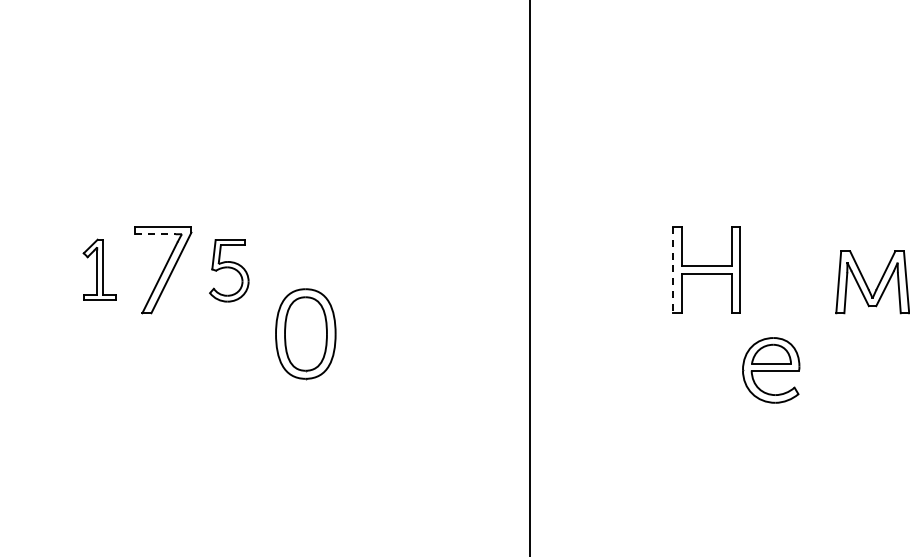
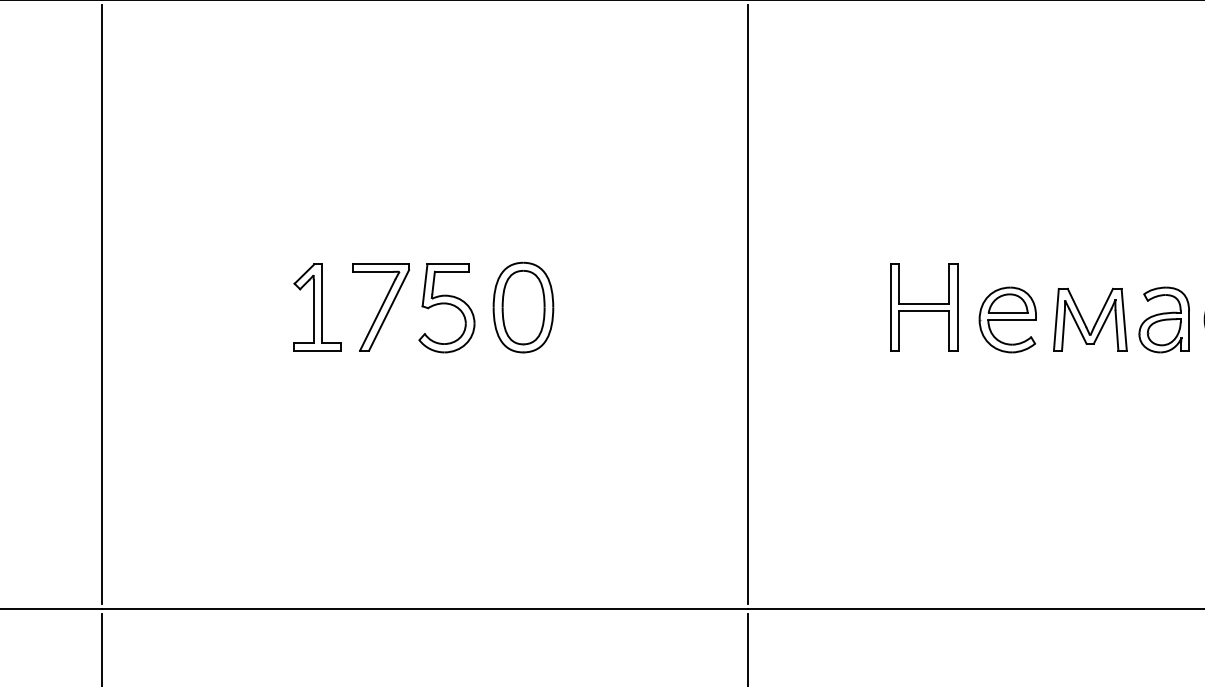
line: (155, 233) -> (373, 271), dashed -> solid
part: (99, 269) -> (317, 307), size x1.43
part: (228, 270) -> (446, 308), size x1.43
line: (673, 270) -> (891, 308), dashed -> solid
part: (305, 333) -> (523, 307), moved
part: (770, 369) -> (1007, 319), moved

